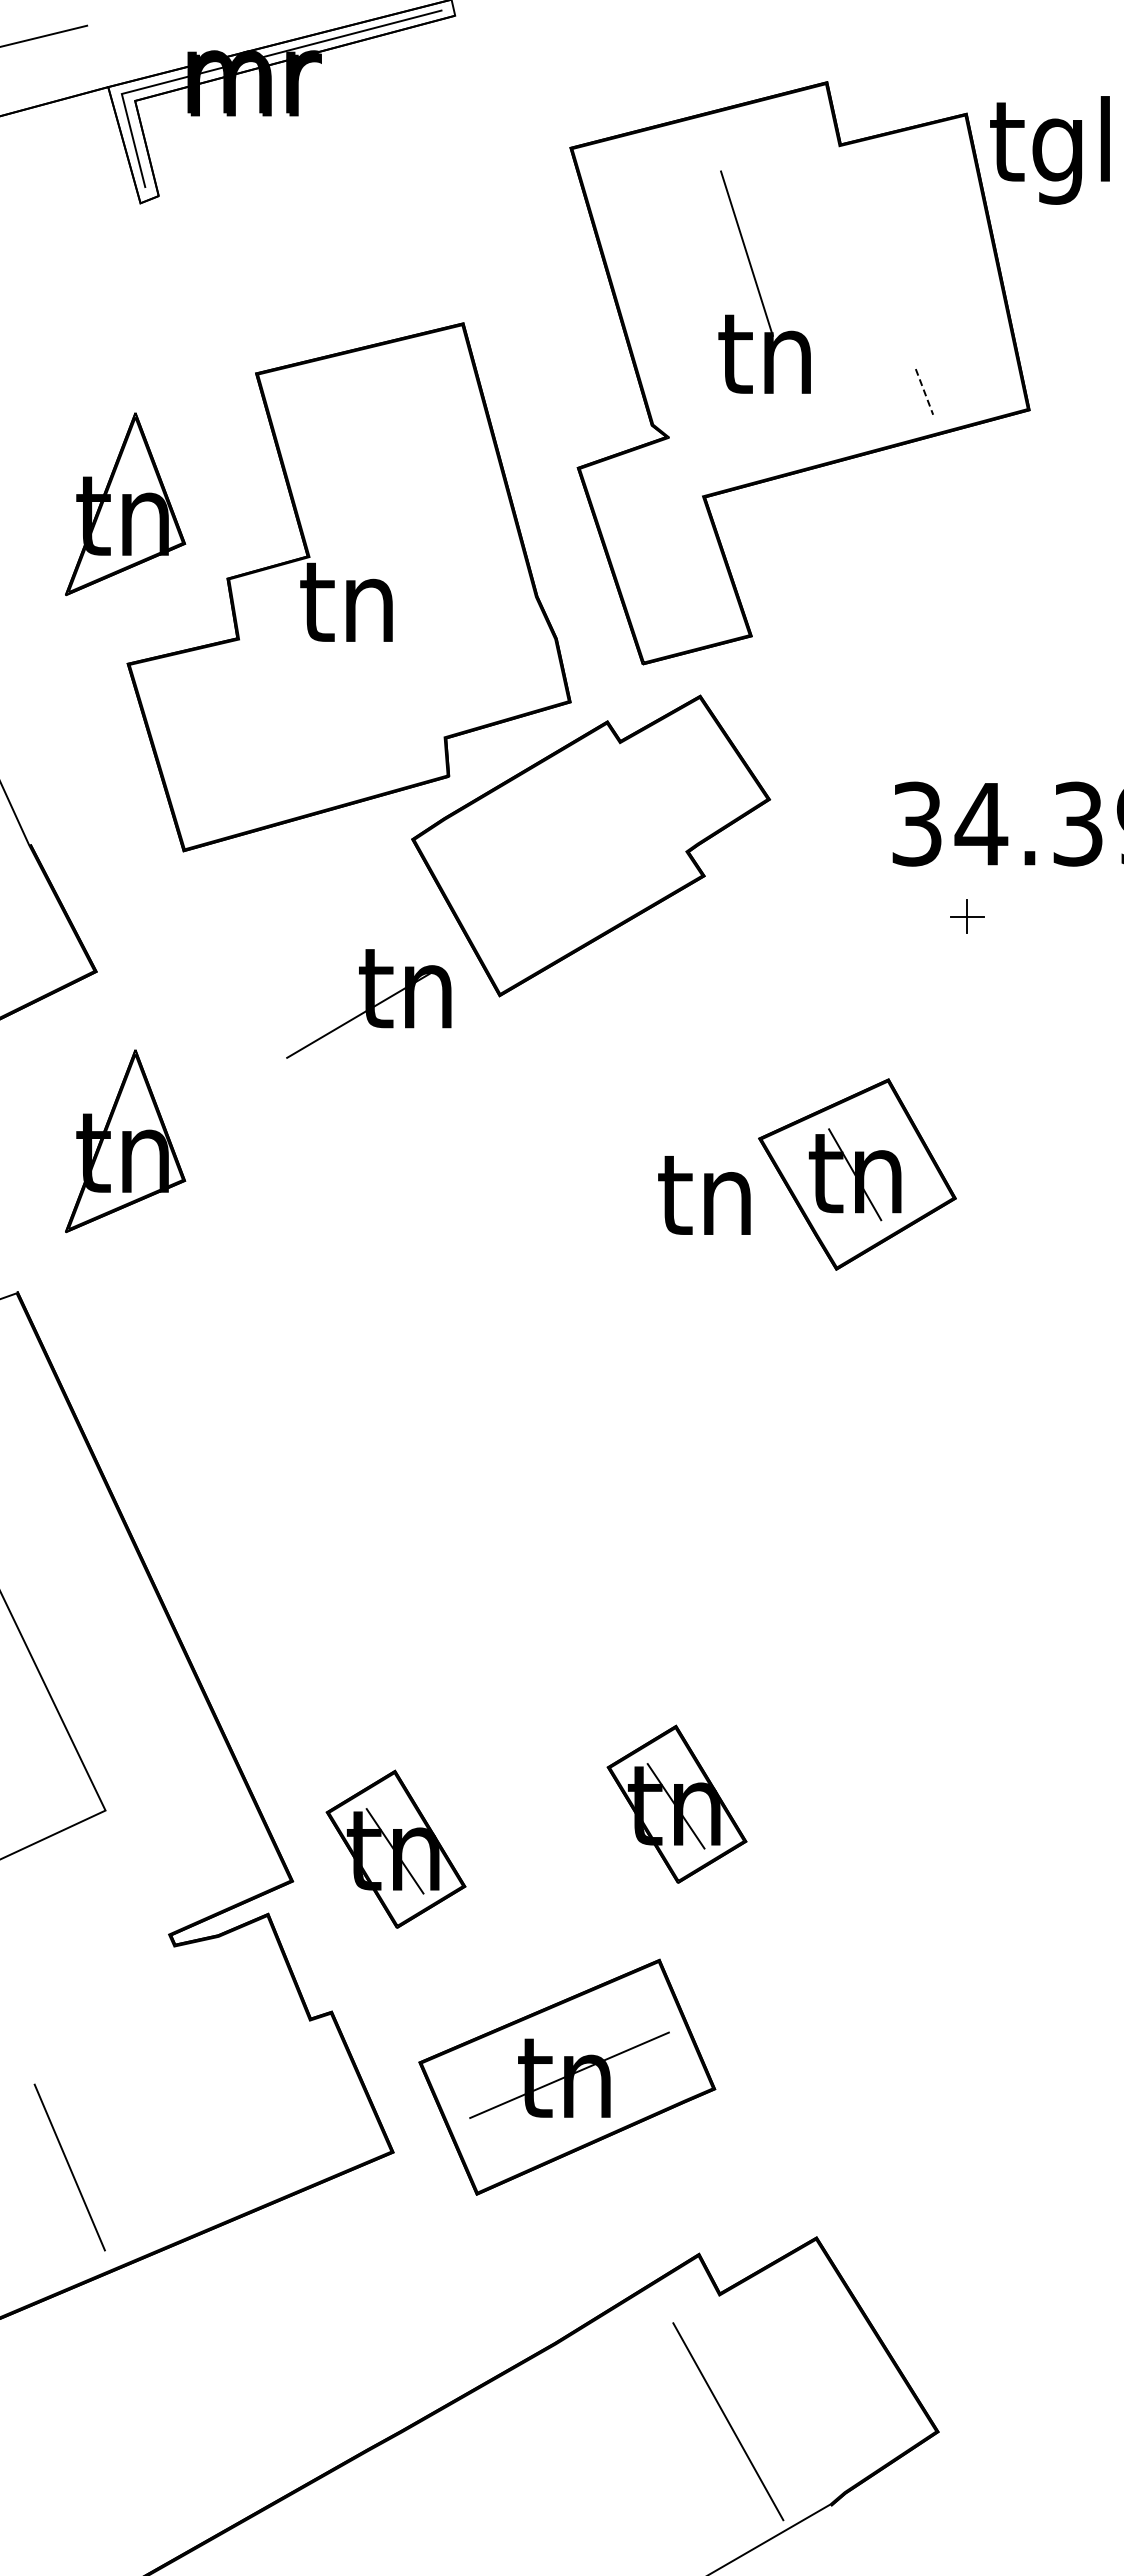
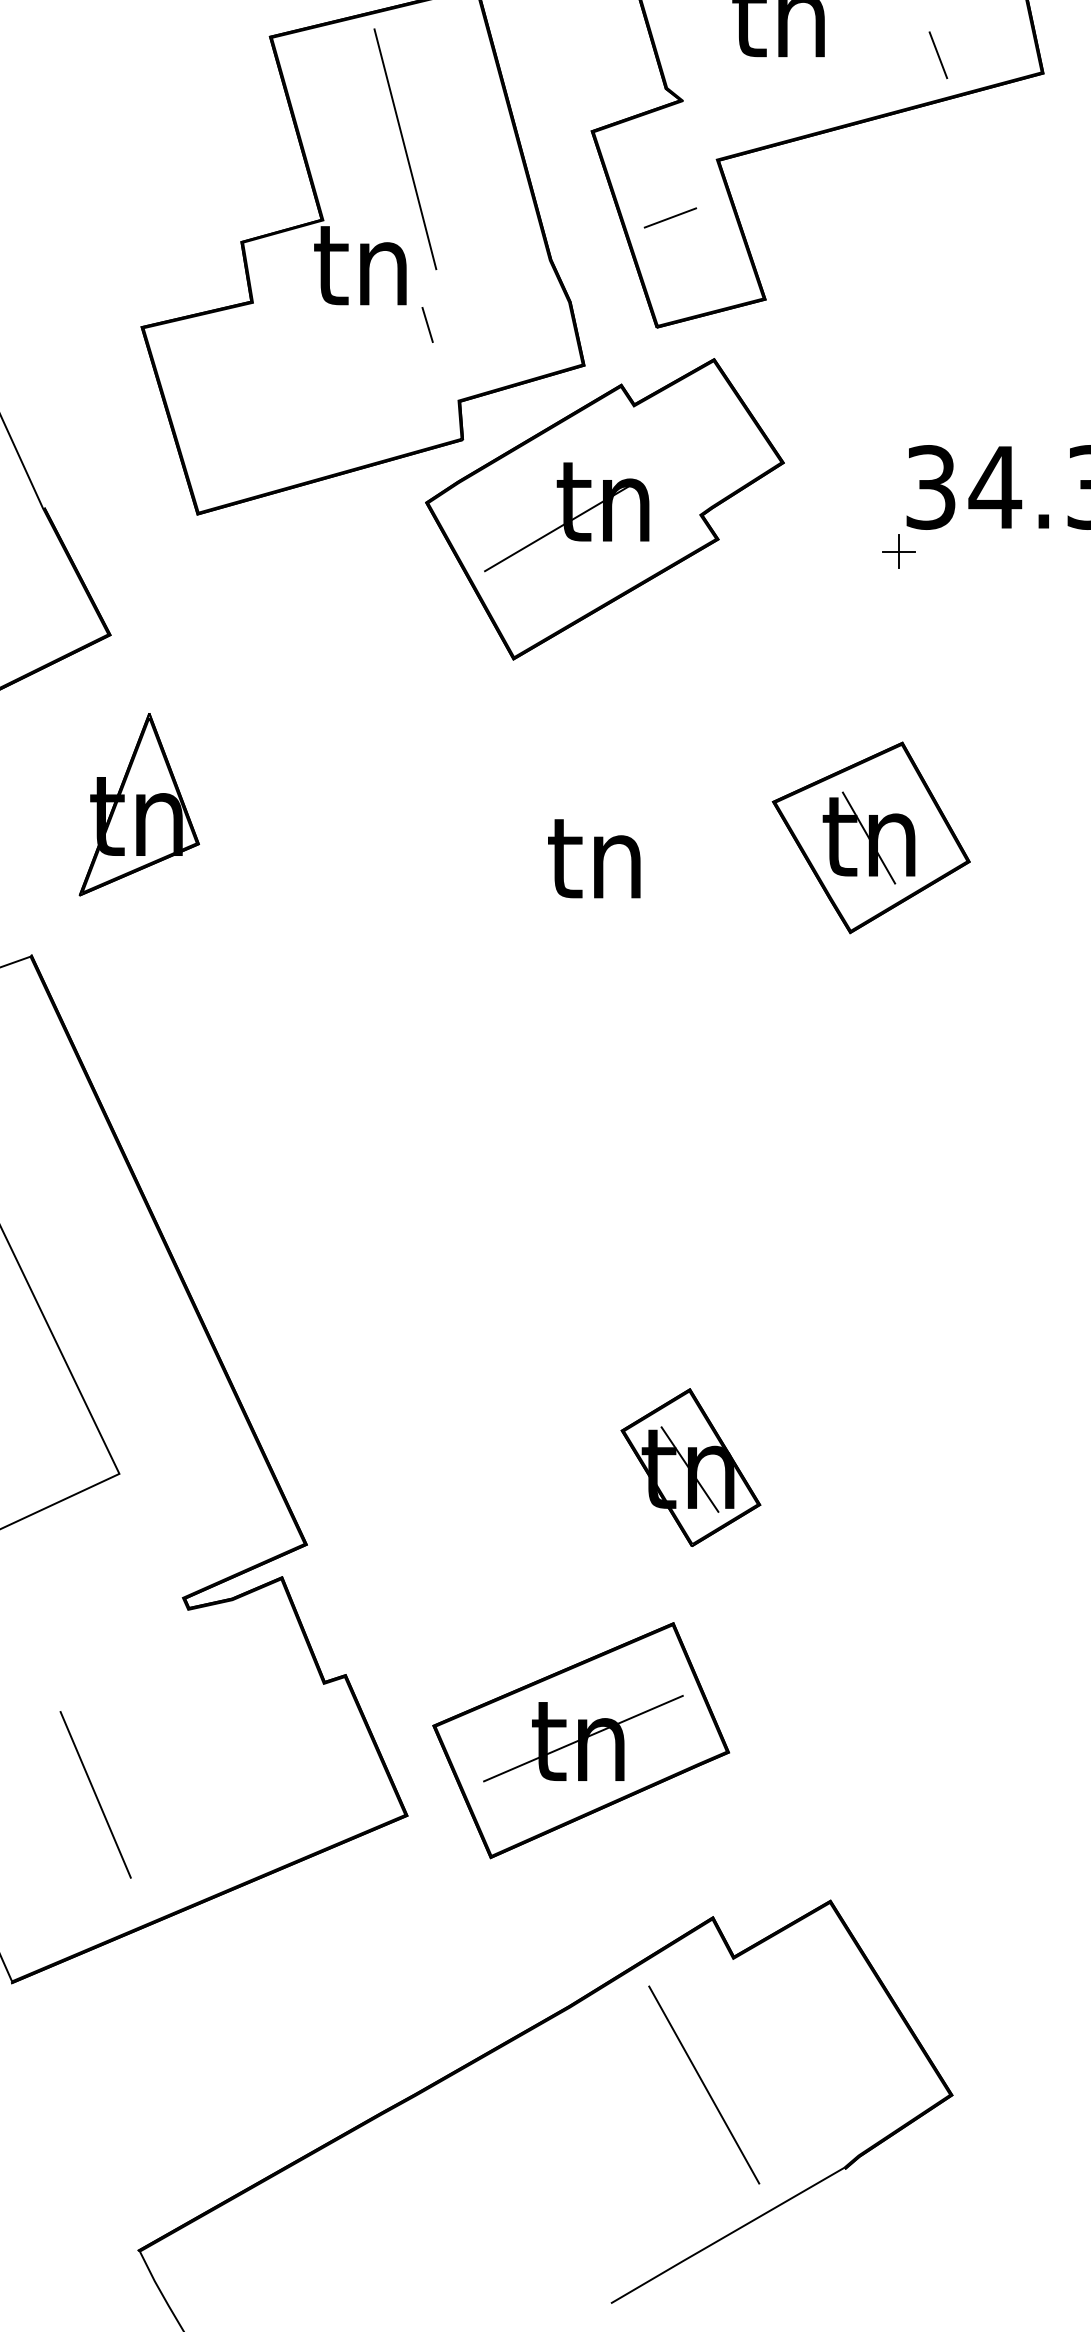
line: (924, 392) -> (938, 55), dashed -> solid
line: (391, 485) -> (405, 148), added
part: (125, 504) -> (139, 167), removed
line: (656, 554) -> (670, 217), added
line: (413, 661) -> (427, 324), added
part: (967, 916) -> (899, 551), moved
part: (368, 1003) -> (566, 516), moved
text: (704, 1195) -> (594, 858), moved
part: (395, 1848) -> (409, 1511), removed
line: (69, 2167) -> (95, 1794), moved
line: (728, 2421) -> (704, 2084), moved

